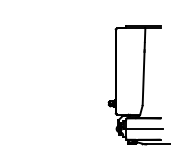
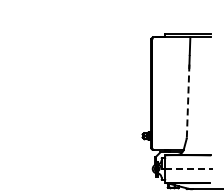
line: (143, 78) -> (188, 102), solid -> dashed
line: (144, 129) -> (189, 169), solid -> dashed

